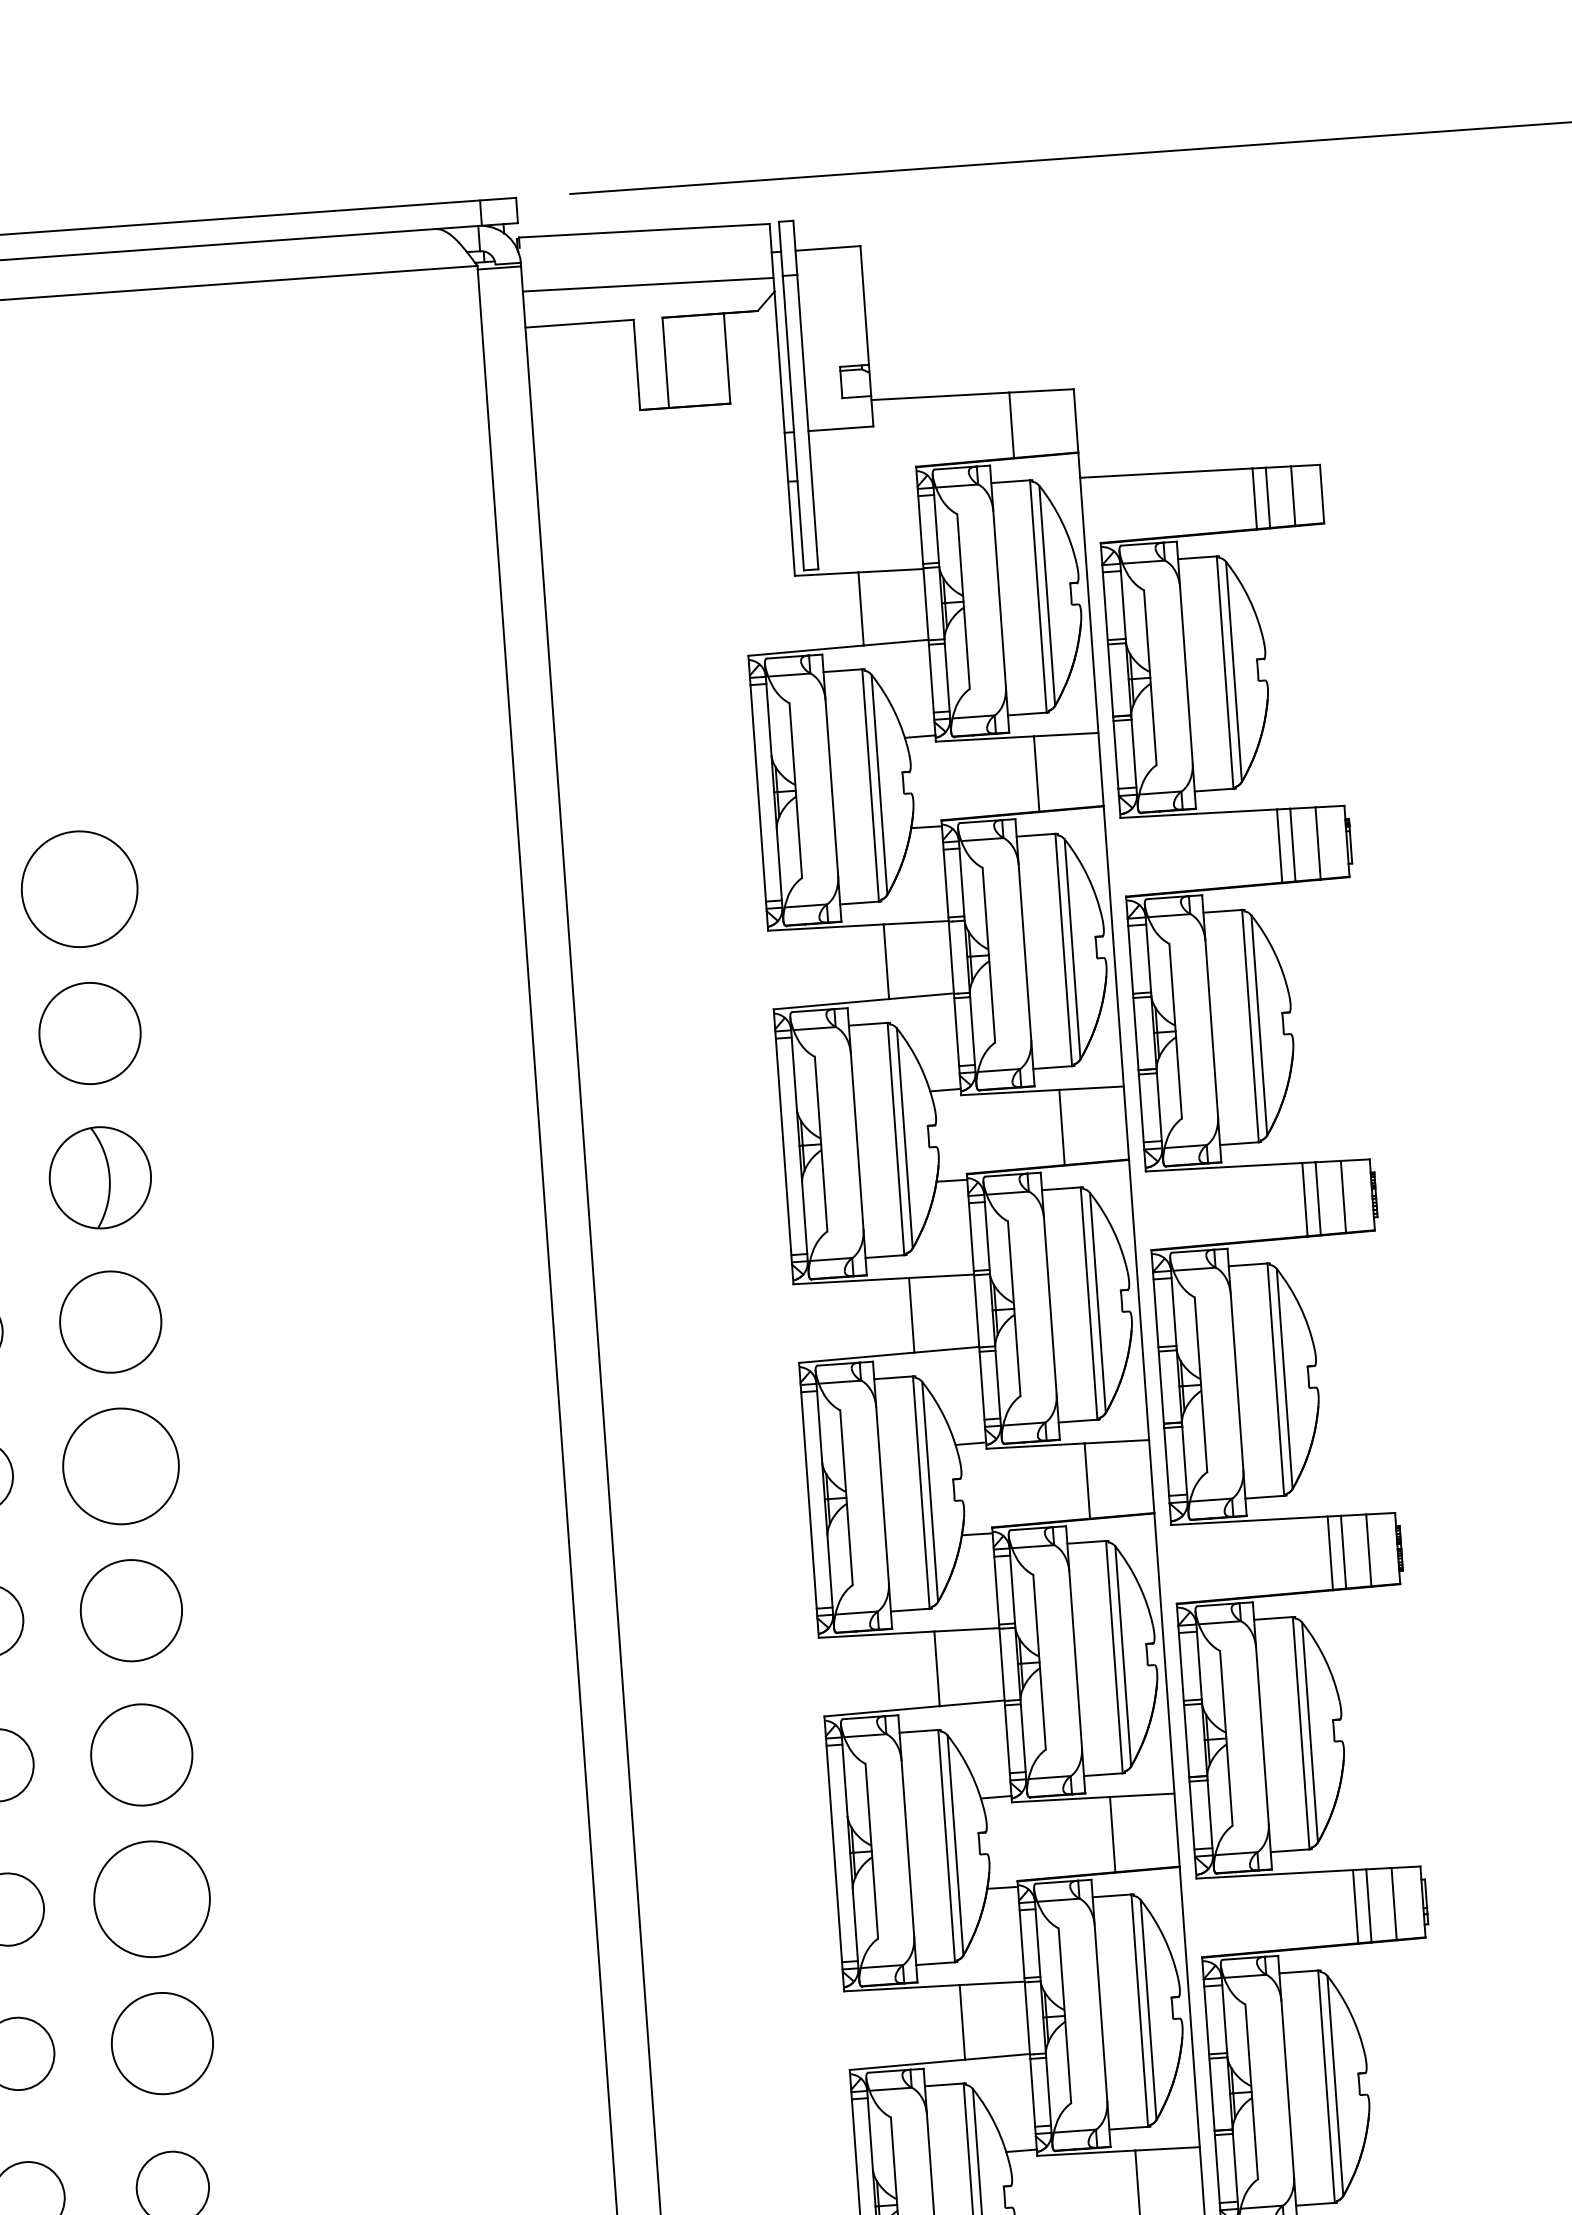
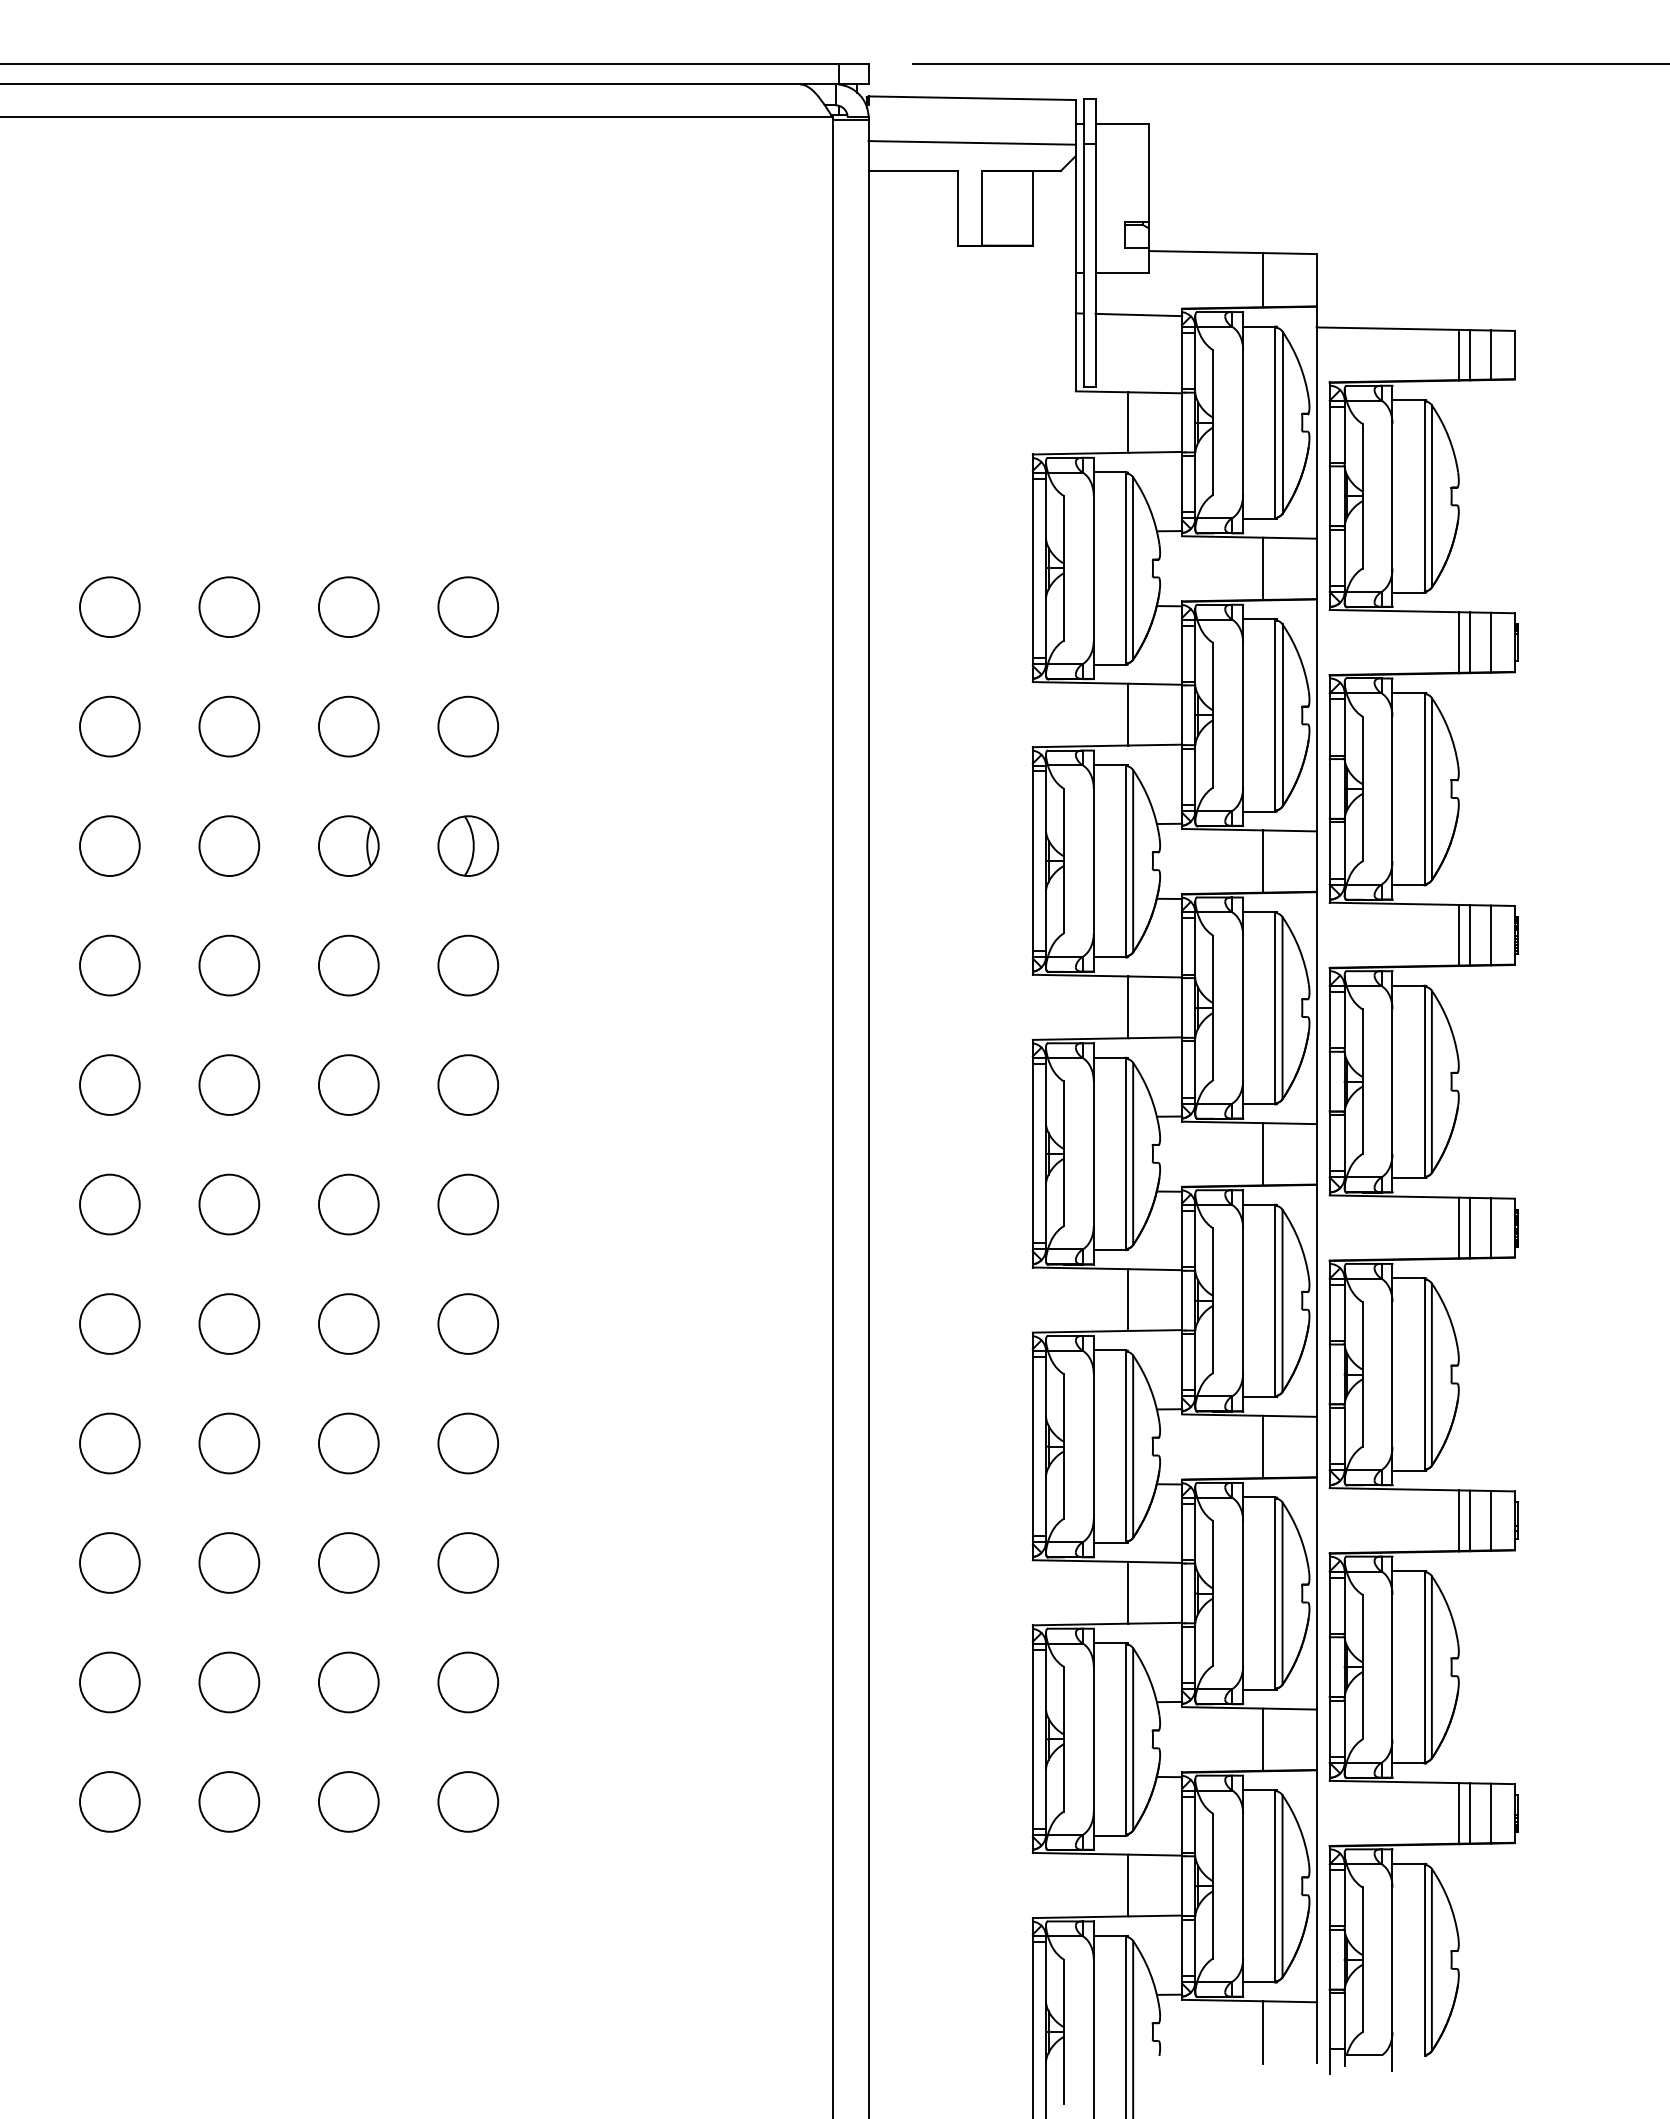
line: (863, 477) -> (1138, 314), added
circle: (79, 888) -> (468, 606), size x0.62
circle: (90, 1033) -> (468, 726), size x0.71
part: (100, 1176) -> (468, 845), size x0.71
circle: (111, 1321) -> (468, 965), size x0.71
circle: (121, 1465) -> (468, 1084), size x0.62
circle: (131, 1610) -> (468, 1204), size x0.71
circle: (142, 1754) -> (468, 1323), size x0.71
circle: (152, 1899) -> (468, 1443), size x0.62
circle: (162, 2042) -> (468, 1562), size x0.71

